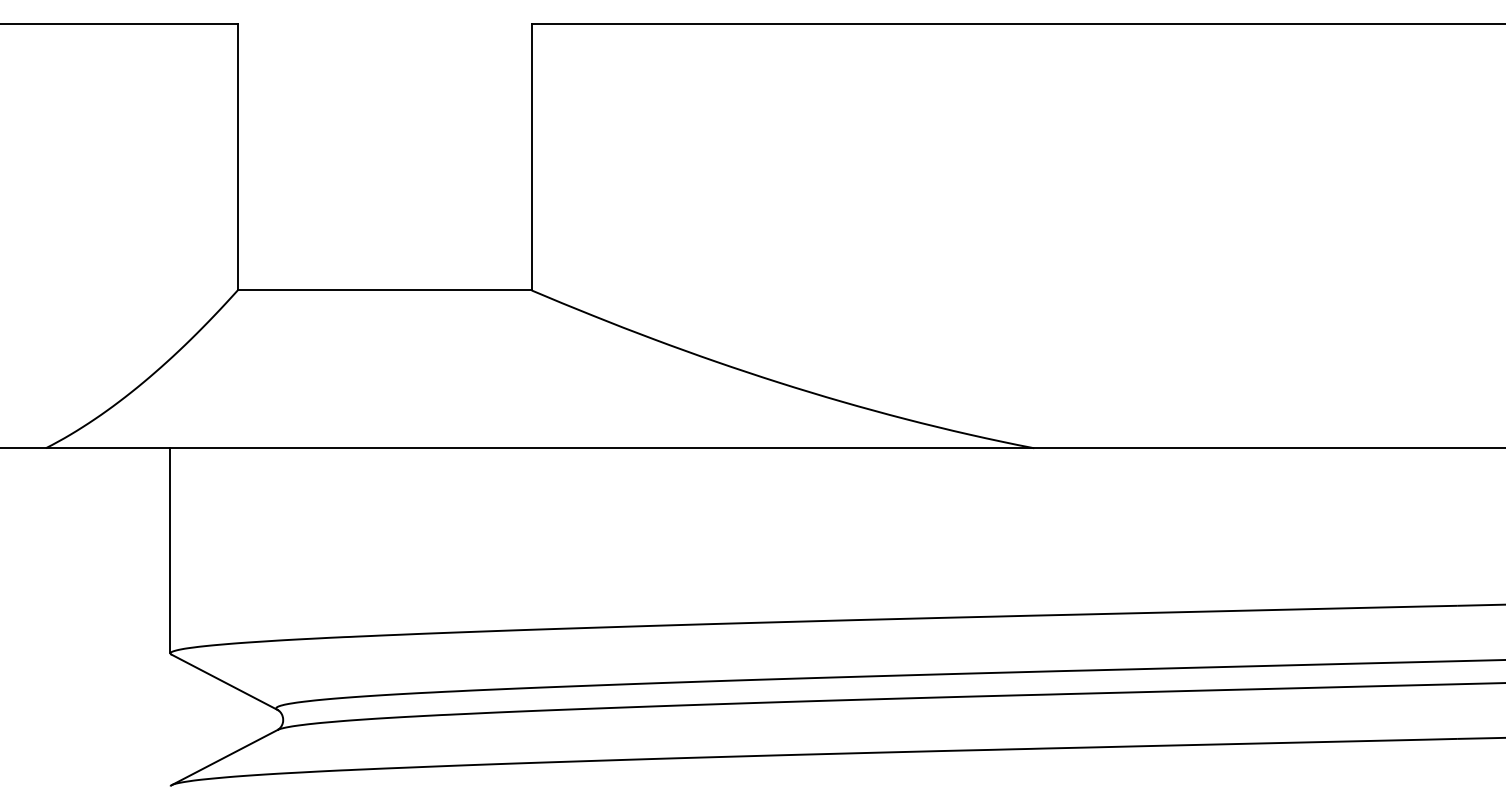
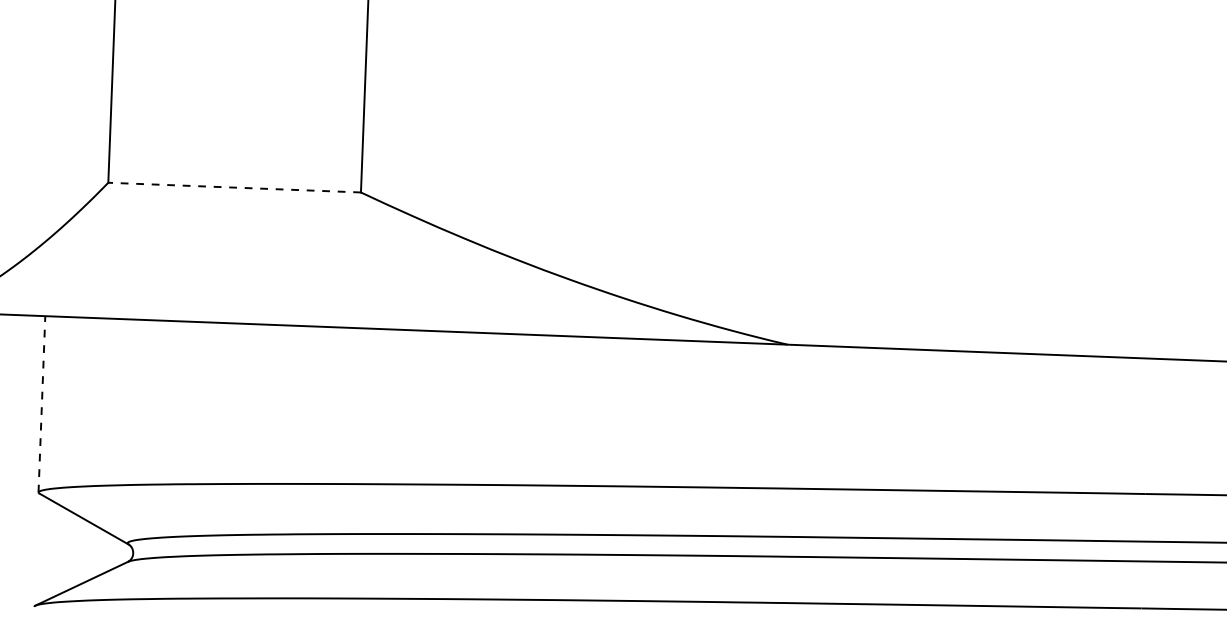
line: (384, 290) -> (234, 187), solid -> dashed
line: (170, 550) -> (41, 404), solid -> dashed

